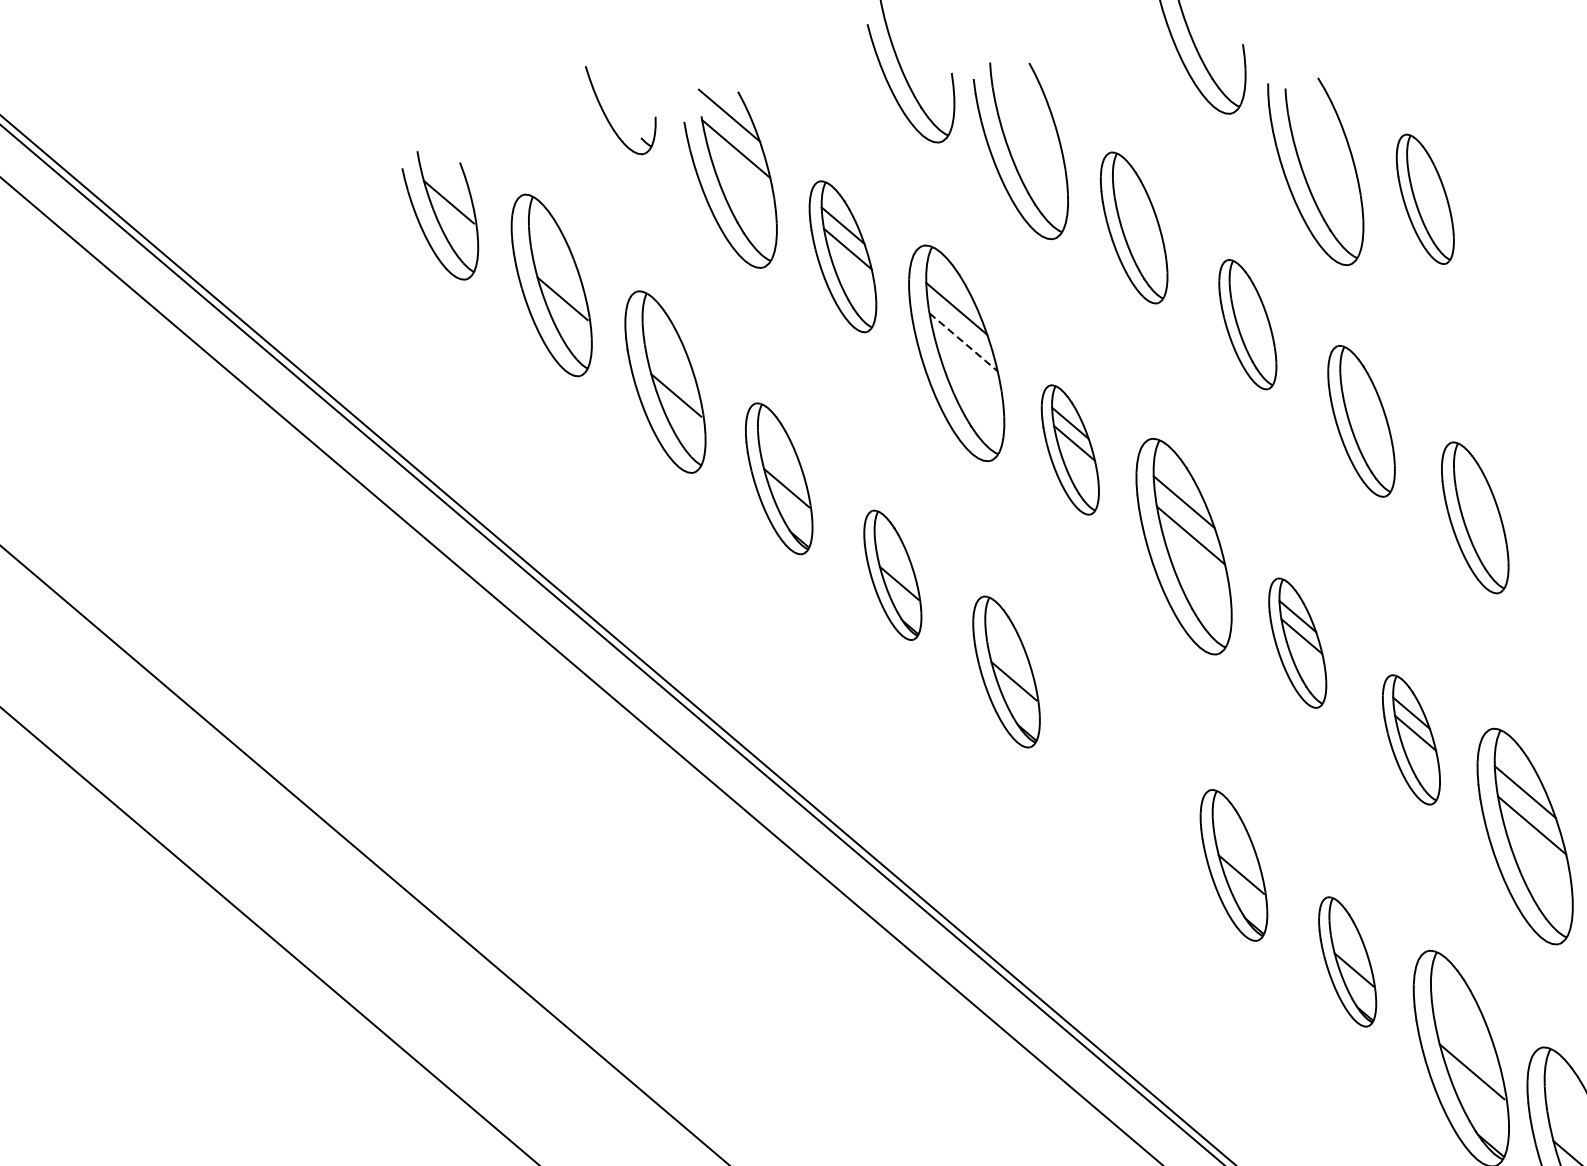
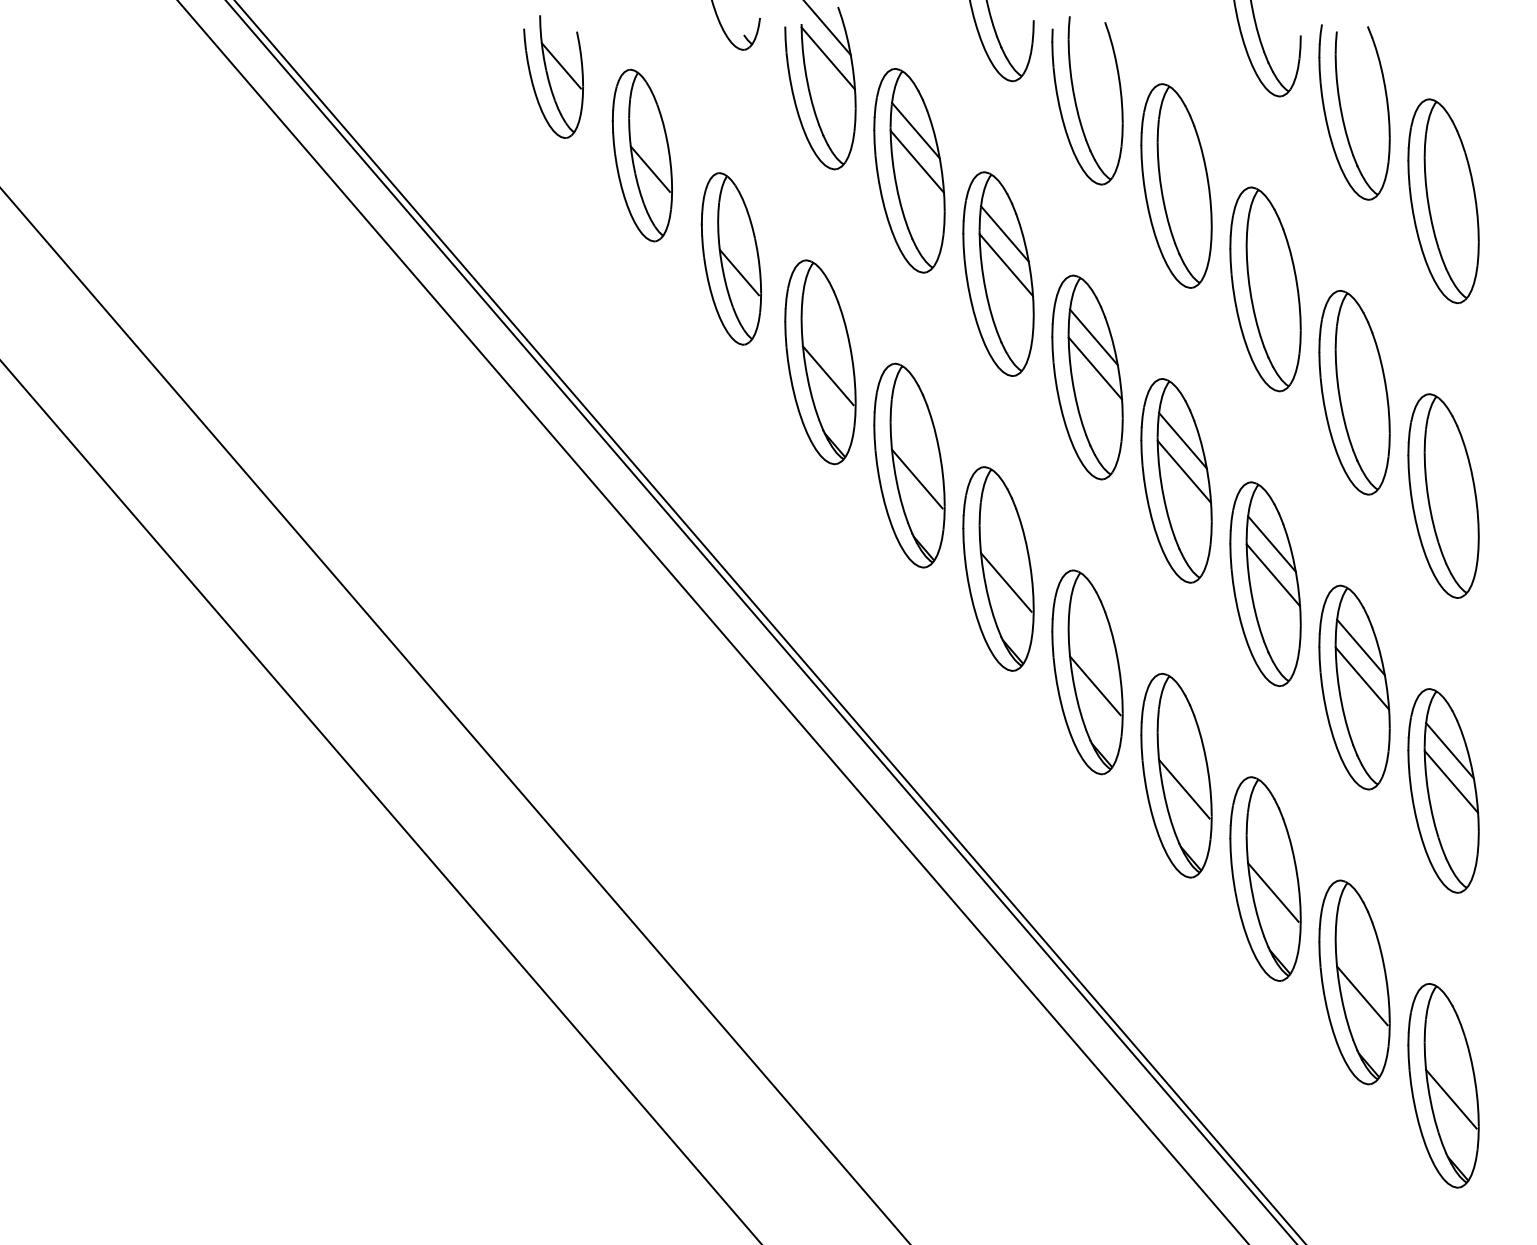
part: (1306, 179) -> (1343, 116), moved
part: (1425, 199) -> (1443, 201), size x1.67
part: (1134, 227) -> (1176, 185), size x1.43
part: (842, 256) -> (909, 170), size x1.43
part: (1247, 324) -> (1265, 289), size x1.67
line: (963, 342) -> (1006, 265), dashed -> solid
part: (1361, 421) -> (1354, 392), size x1.43
part: (1070, 449) -> (1087, 377), size x1.67
part: (779, 478) -> (820, 362), size x1.43
part: (1475, 517) -> (1443, 495), size x1.43
part: (892, 575) -> (909, 465), size x1.67
part: (1297, 642) -> (1265, 583), size x1.67
part: (1006, 671) -> (998, 568), size x1.43
part: (1411, 739) -> (1354, 687), size x1.67
part: (1120, 768) -> (1087, 672), added
part: (1233, 865) -> (1176, 775), size x1.43
part: (1347, 961) -> (1265, 878), size x1.67

